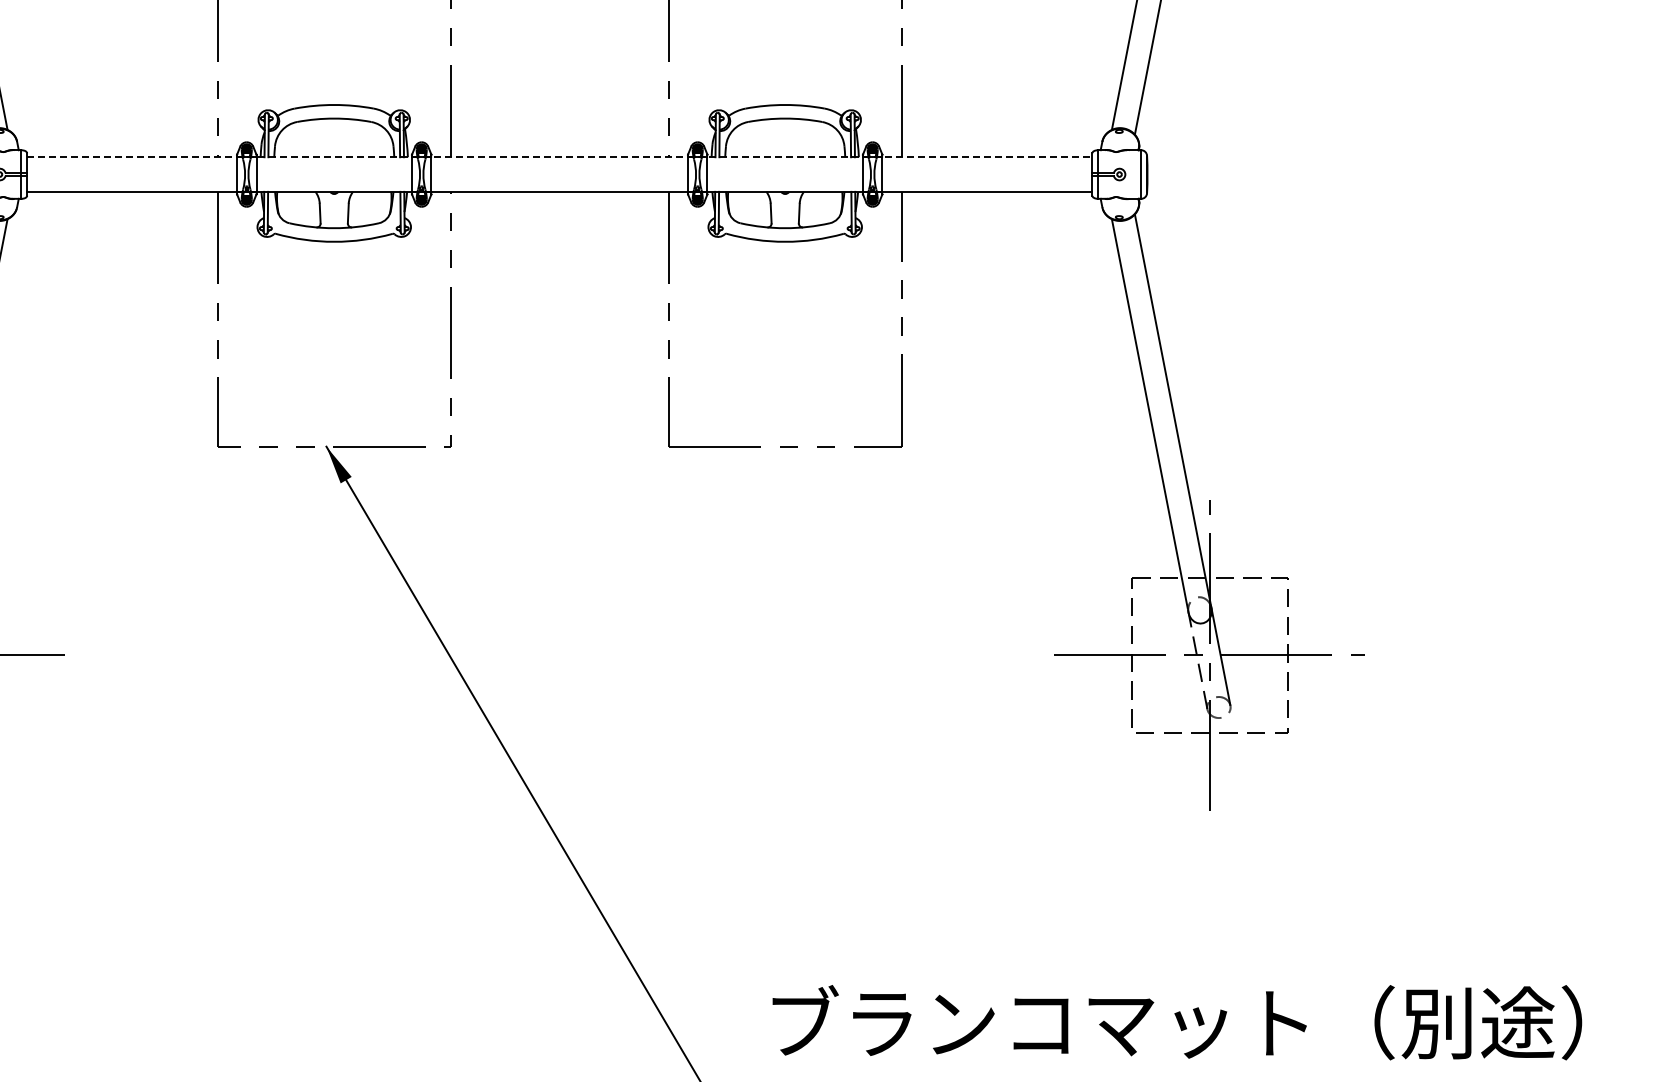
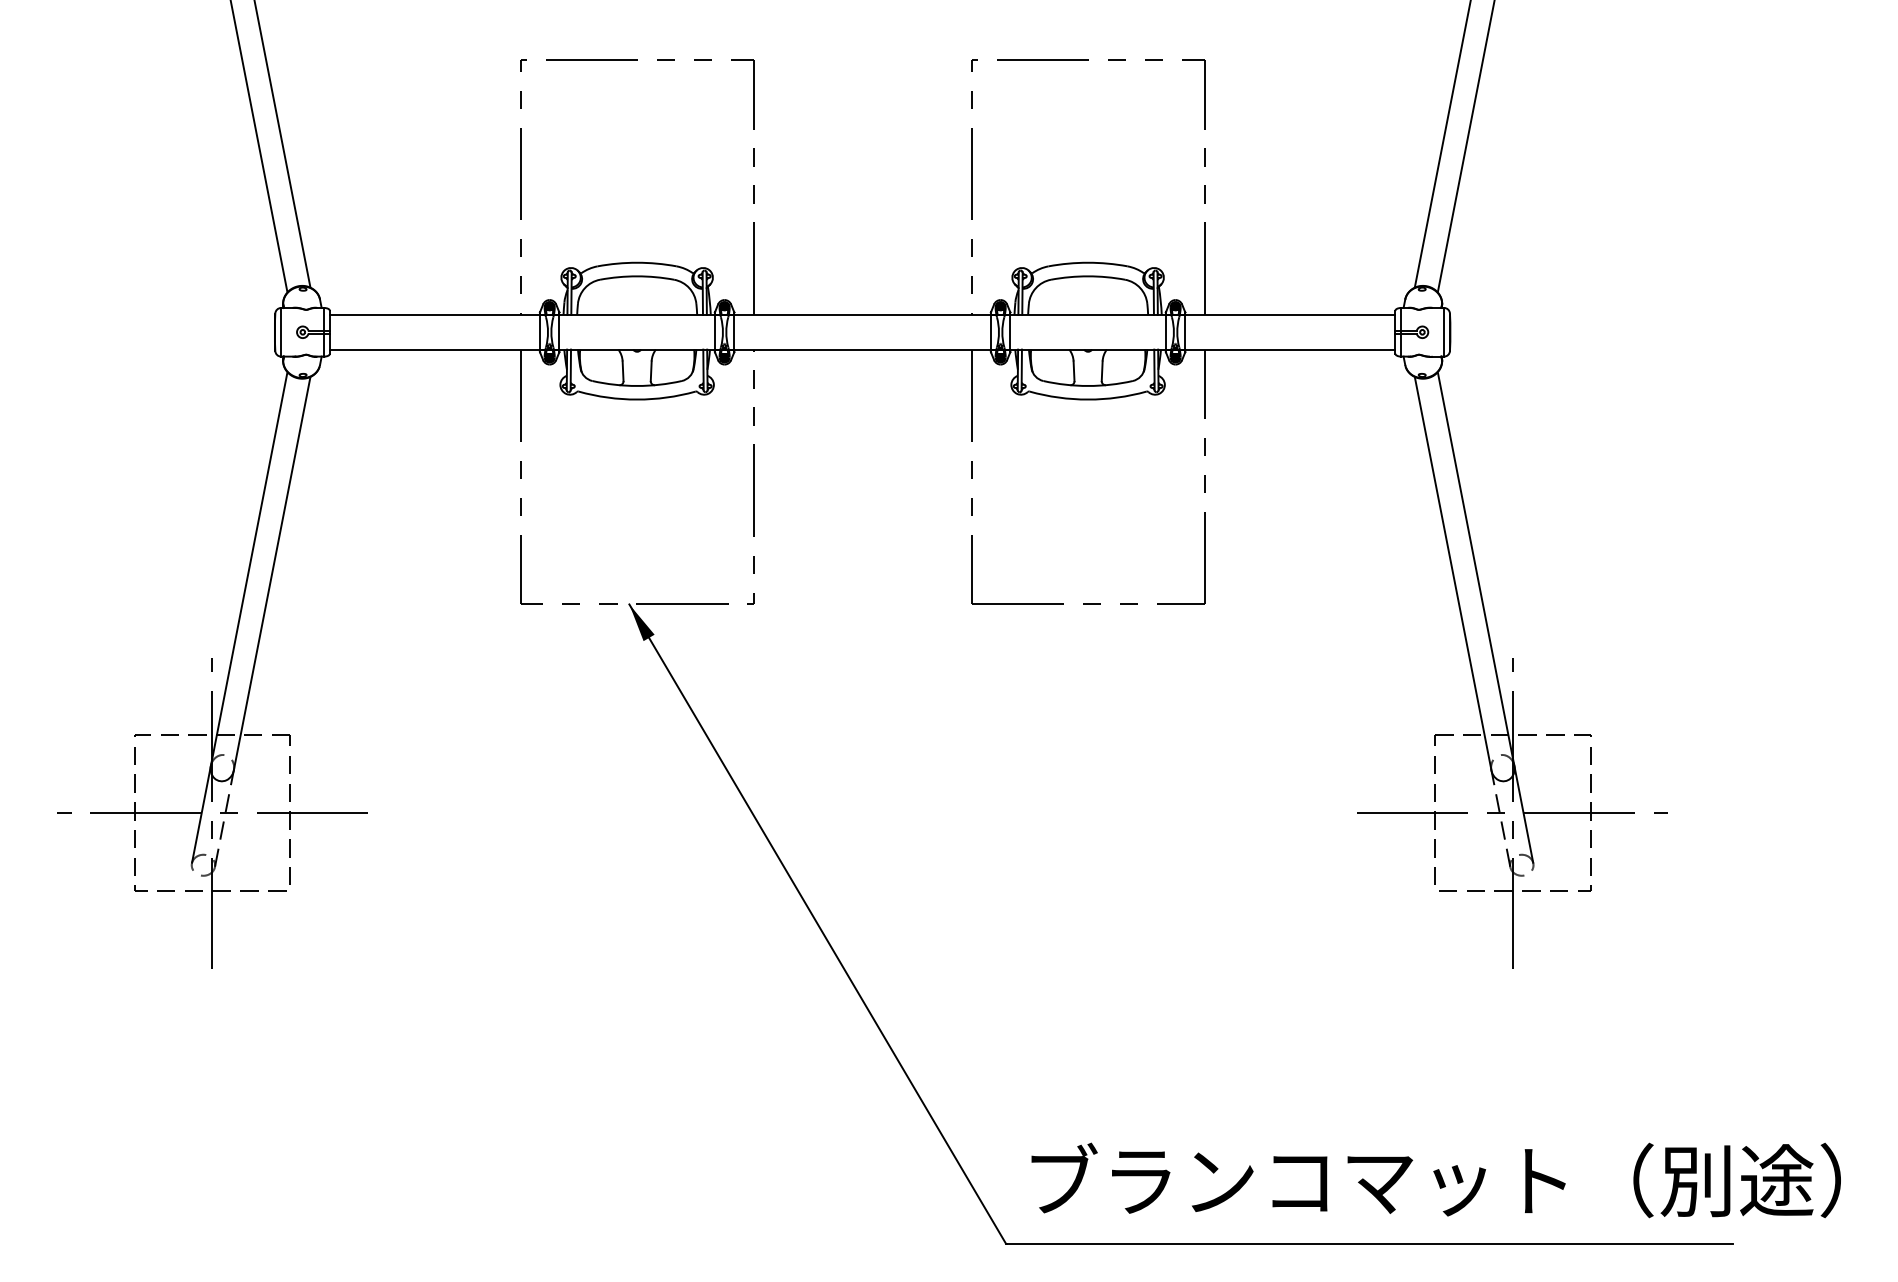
line: (559, 156) -> (862, 314), dashed -> solid
text: (1176, 1022) -> (1435, 1180), moved

